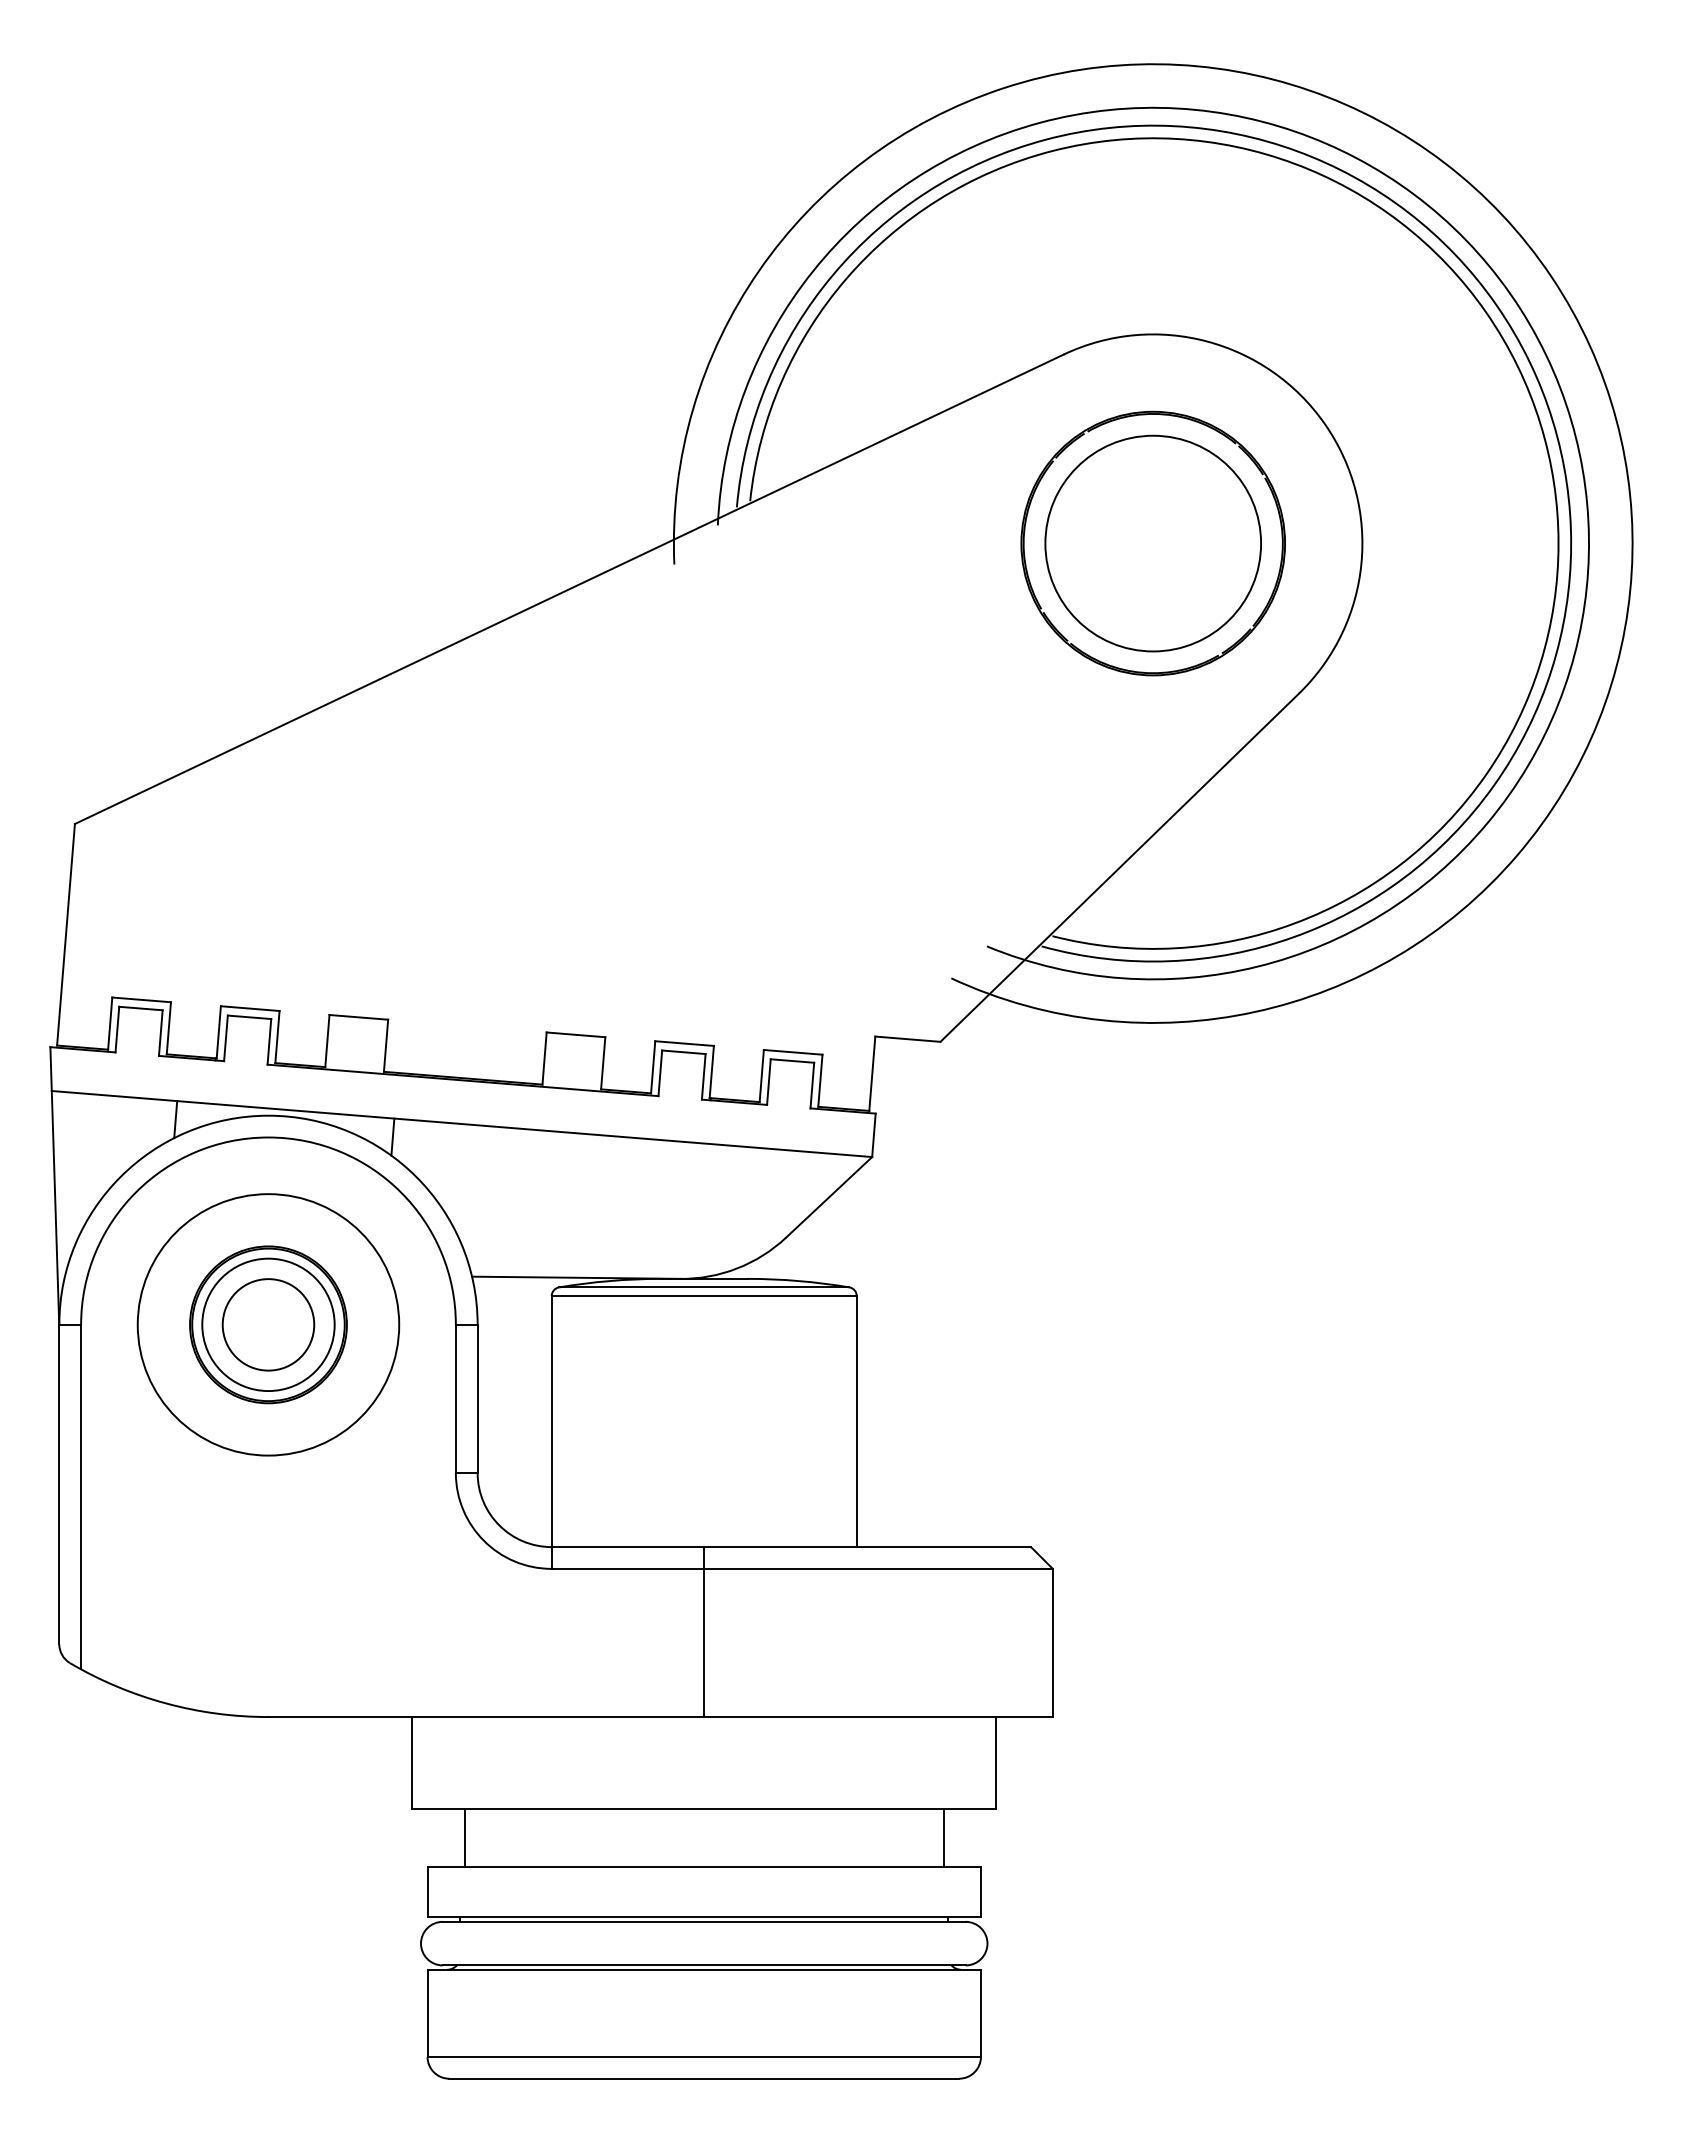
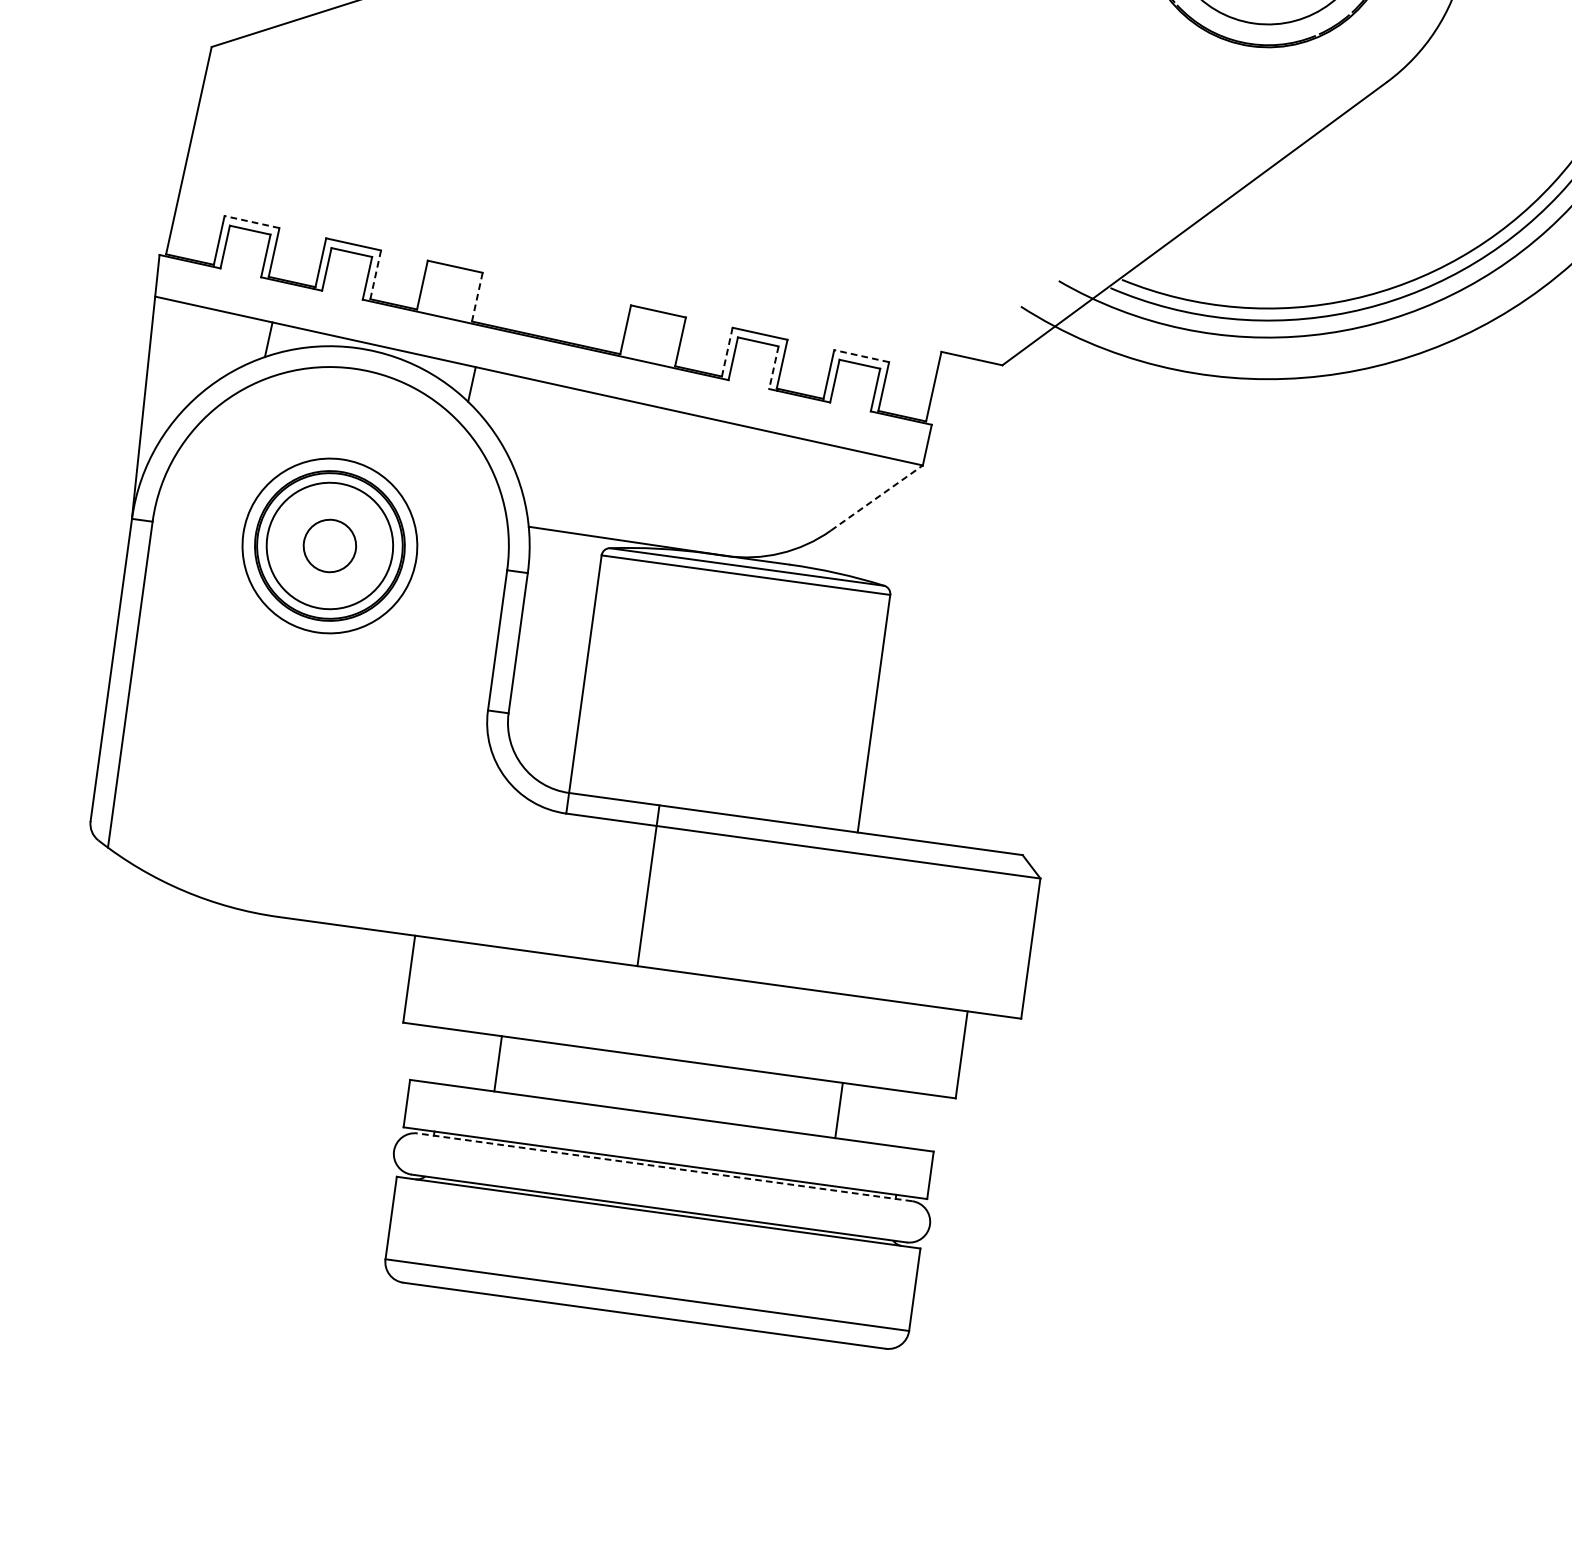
line: (141, 999) -> (251, 221), solid -> dashed
line: (277, 1037) -> (375, 275), solid -> dashed
line: (386, 1046) -> (477, 297), solid -> dashed
line: (792, 1052) -> (861, 356), solid -> dashed
line: (653, 1067) -> (727, 352), solid -> dashed
line: (703, 1076) -> (773, 367), solid -> dashed
line: (829, 1197) -> (877, 498), solid -> dashed
circle: (268, 1324) -> (329, 545), size x0.6
circle: (268, 1324) -> (329, 545), size x0.7
line: (704, 1632) -> (648, 886), moved
line: (464, 1837) -> (498, 1063), moved
line: (943, 1837) -> (838, 1109), moved
line: (703, 1921) -> (664, 1166), solid -> dashed

